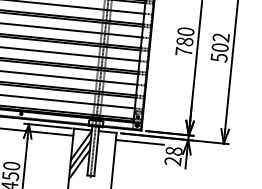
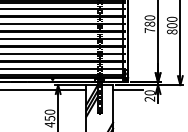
text: (220, 47) -> (172, 25), 502 -> 800
text: (173, 150) -> (149, 92), 28 -> 20

